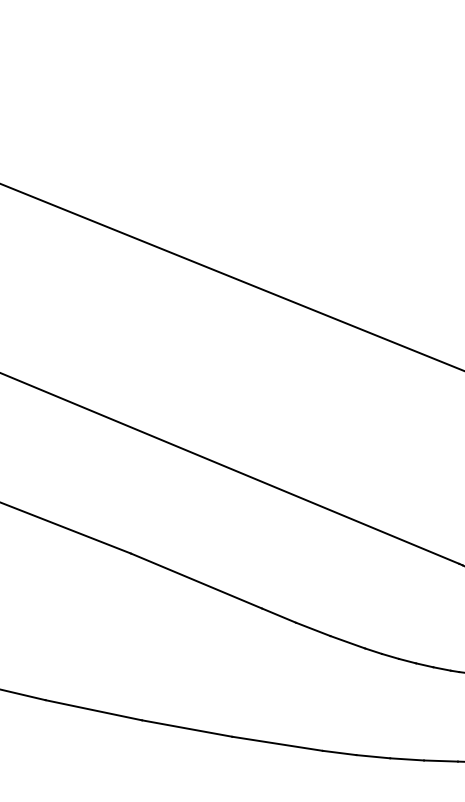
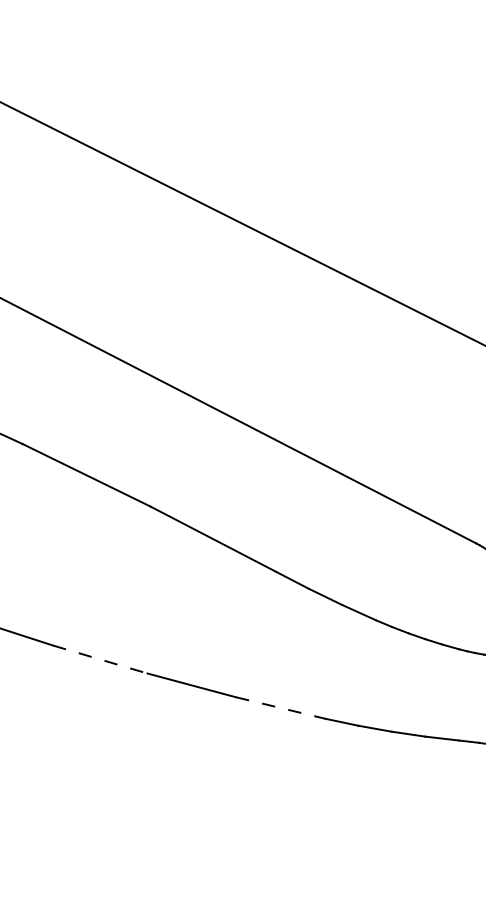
line: (94, 710) -> (100, 659), solid -> dashed
line: (277, 744) -> (280, 708), solid -> dashed

